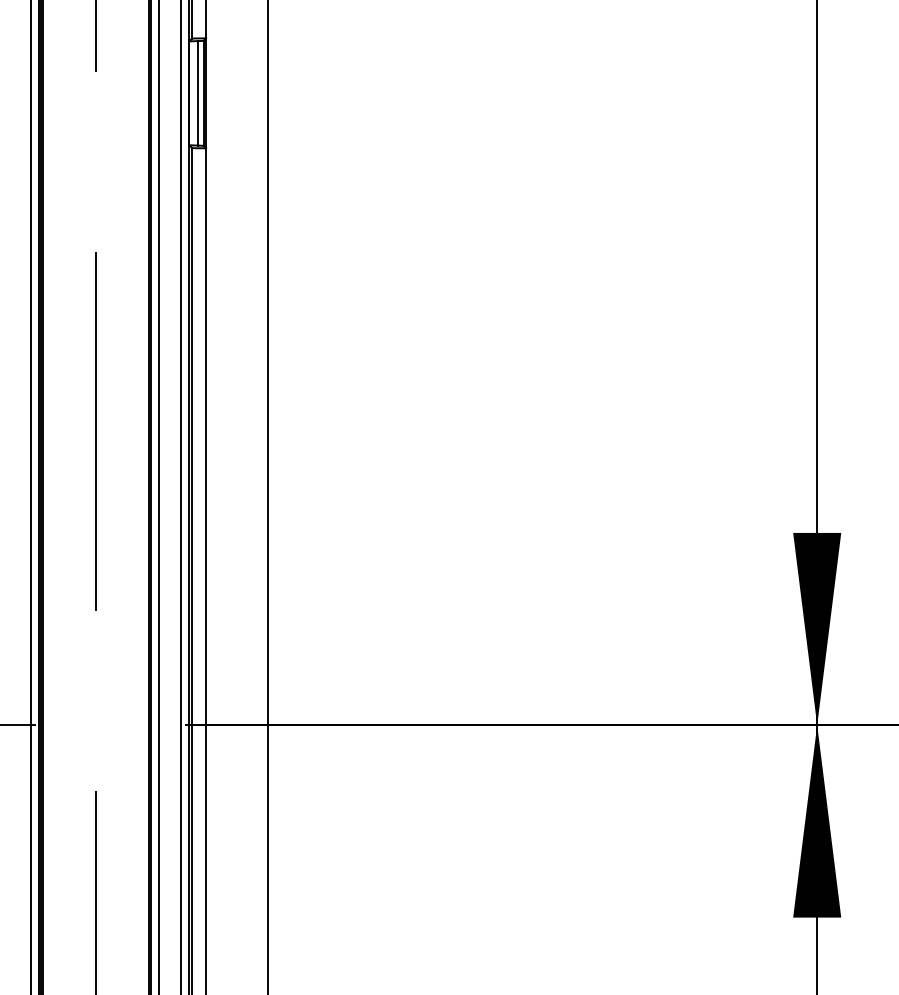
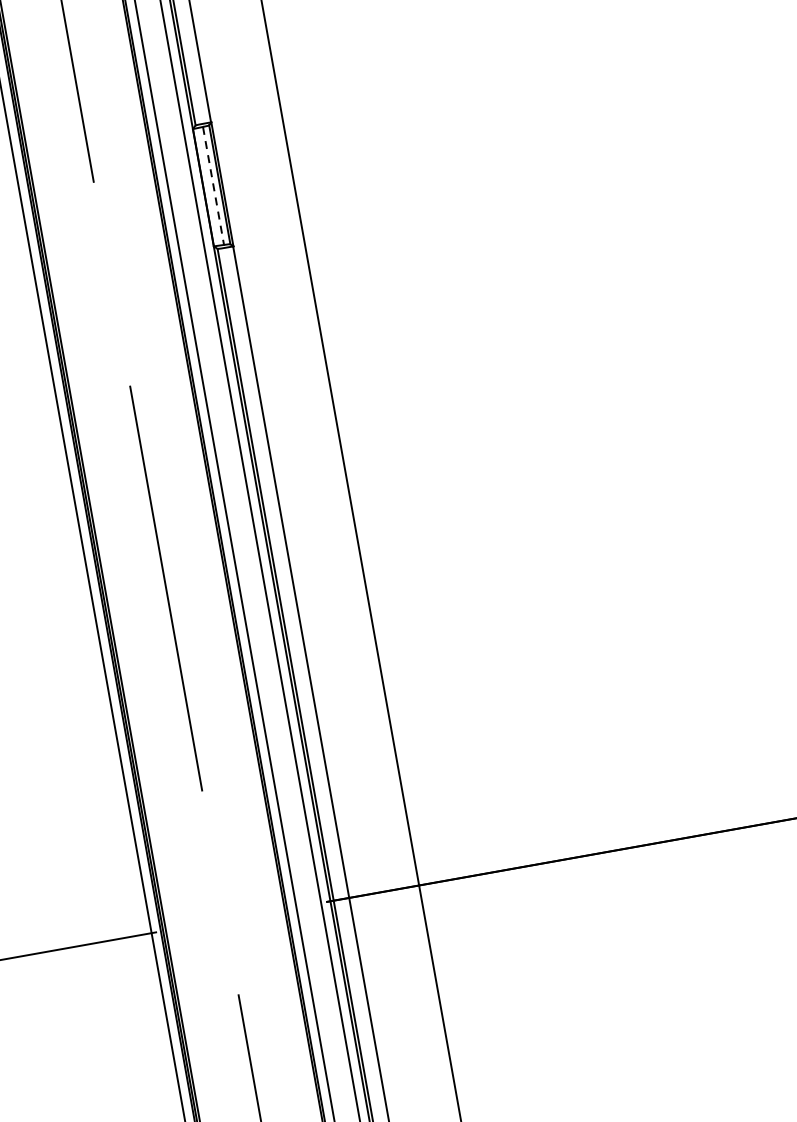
line: (198, 93) -> (213, 186), solid -> dashed

